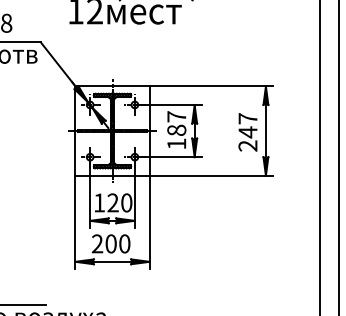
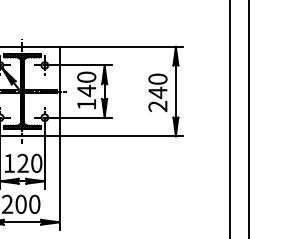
text: (247, 118) -> (157, 78), 247 -> 240
text: (176, 123) -> (86, 83), 187 -> 140

